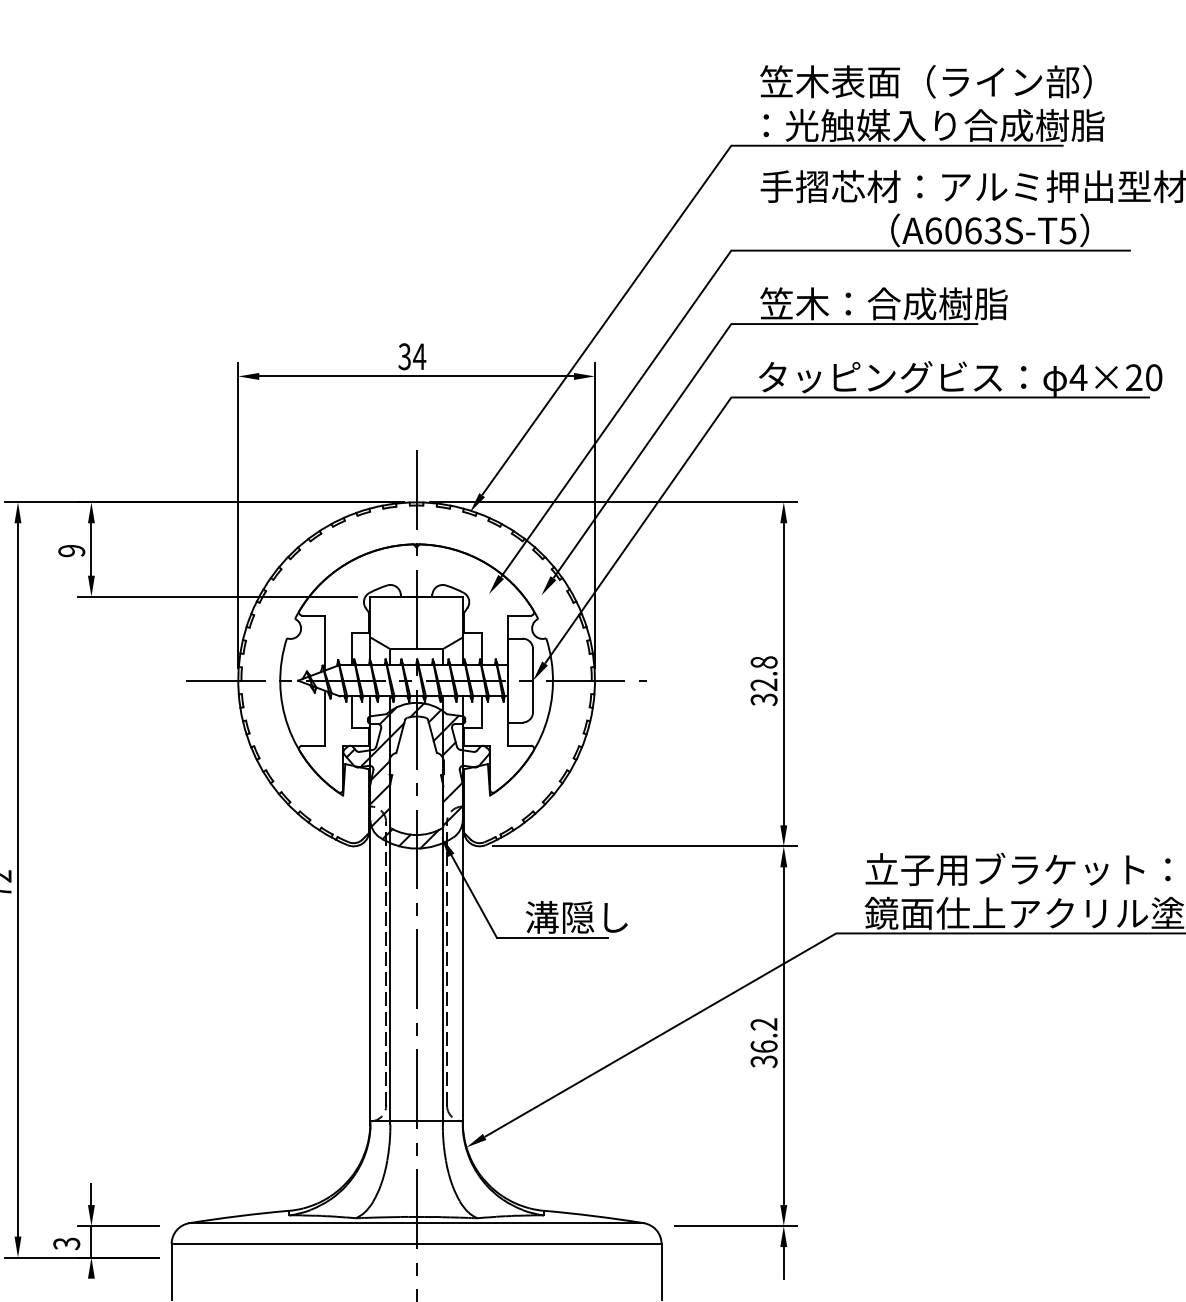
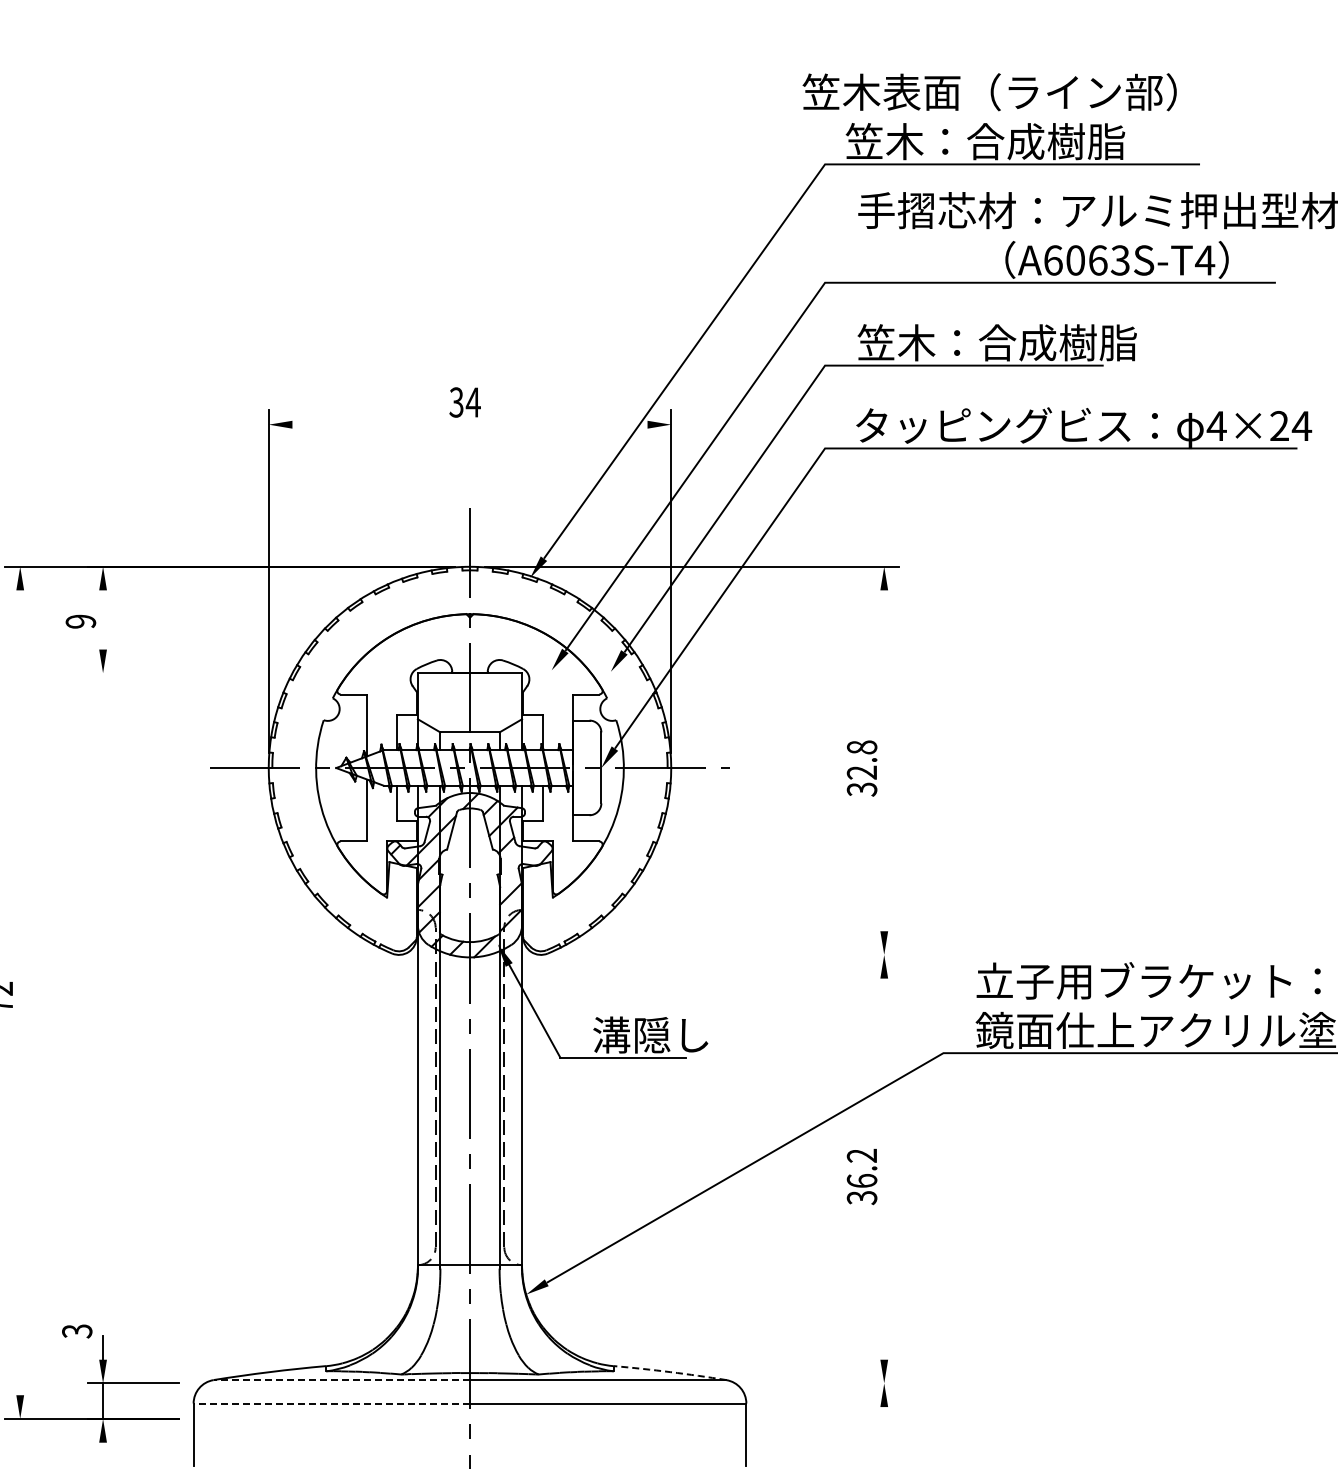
text: (925, 81) -> (989, 92), moved
text: (926, 125) -> (1045, 141), ：光触媒入り合成樹脂 -> 笠木：合成樹脂
text: (1068, 230) -> (1205, 260), A6063S-T5 -> A6063S-T4
line: (416, 376) -> (469, 424), removed
text: (1153, 378) -> (1301, 426), 4×20 -> 4×24
line: (91, 549) -> (103, 619), removed
line: (217, 596) -> (245, 673), removed
line: (783, 674) -> (884, 760), removed
line: (644, 845) -> (727, 954), removed
line: (18, 879) -> (20, 992), removed
line: (783, 1035) -> (884, 1168), removed
arc: (594, 1216) -> (670, 1372), solid -> dashed
line: (302, 1223) -> (341, 1380), solid -> dashed
line: (736, 1226) -> (830, 1383), removed
text: (66, 1243) -> (77, 1331), moved
line: (293, 1243) -> (331, 1403), solid -> dashed
line: (783, 1262) -> (884, 1424), removed

